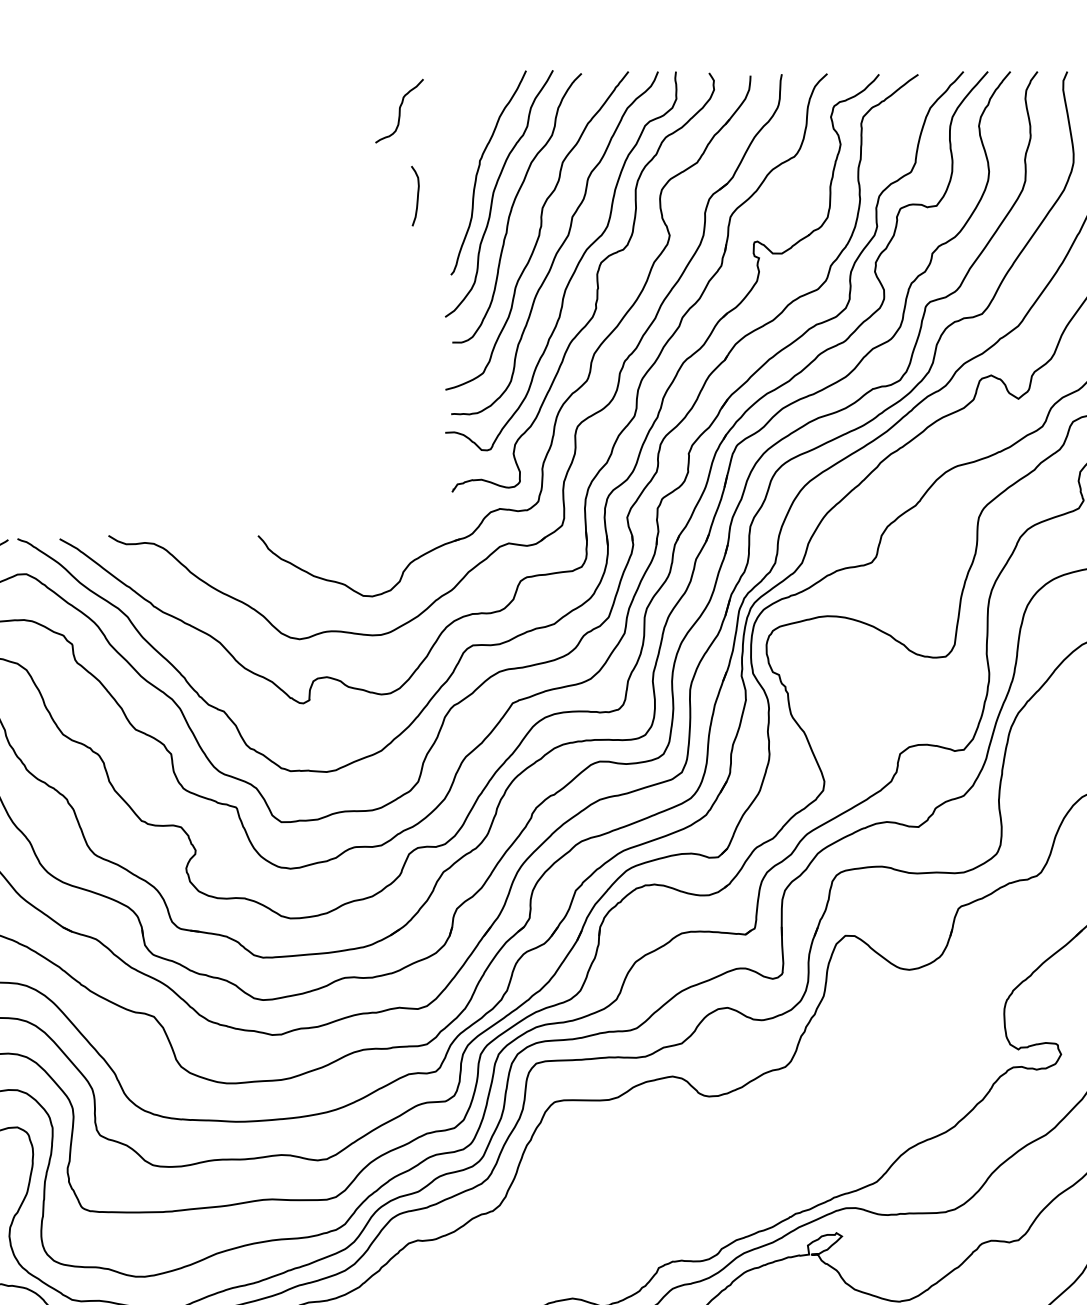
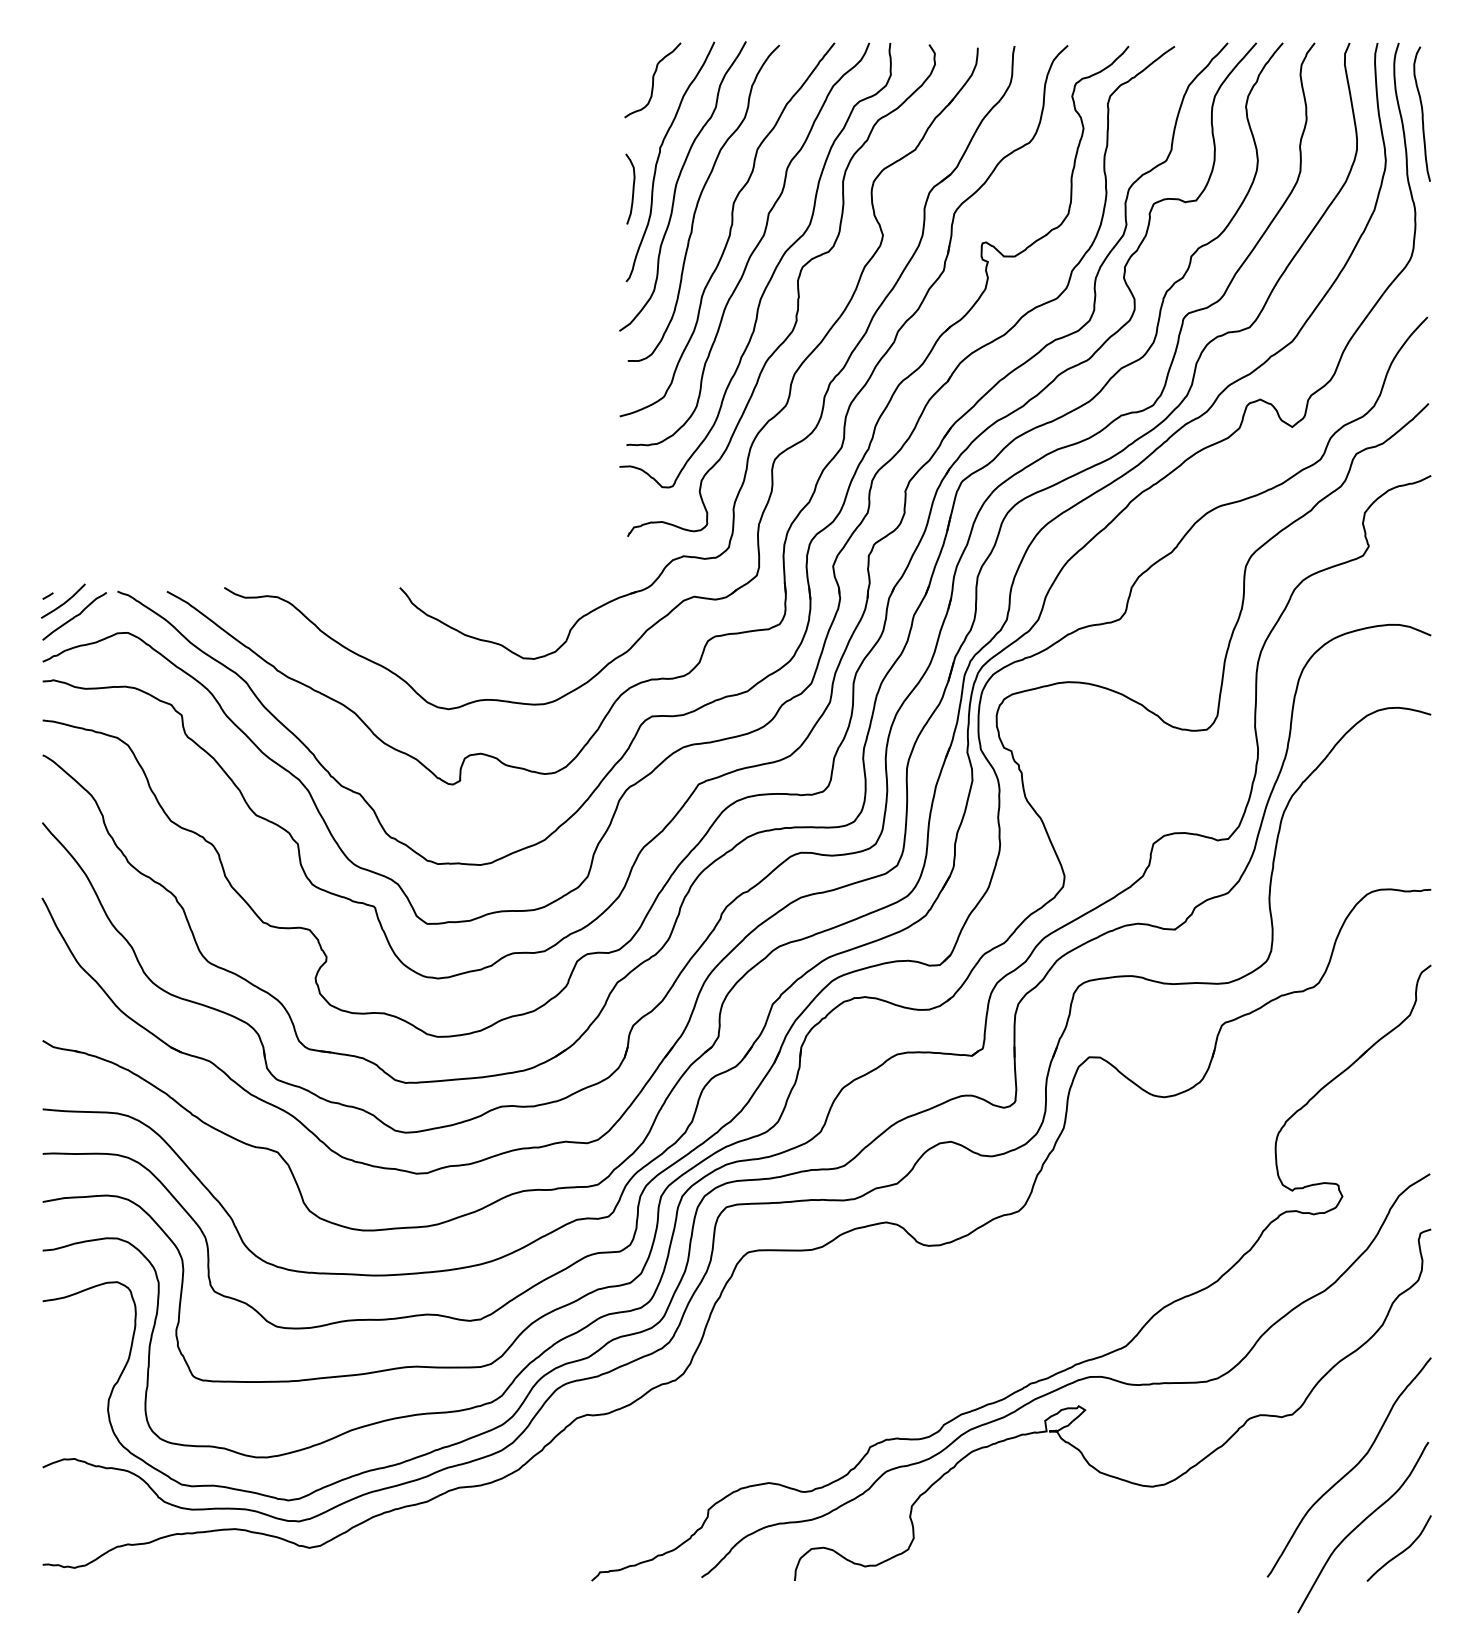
curve: (399, 111) -> (652, 80), moved
curve: (417, 195) -> (632, 188), moved

